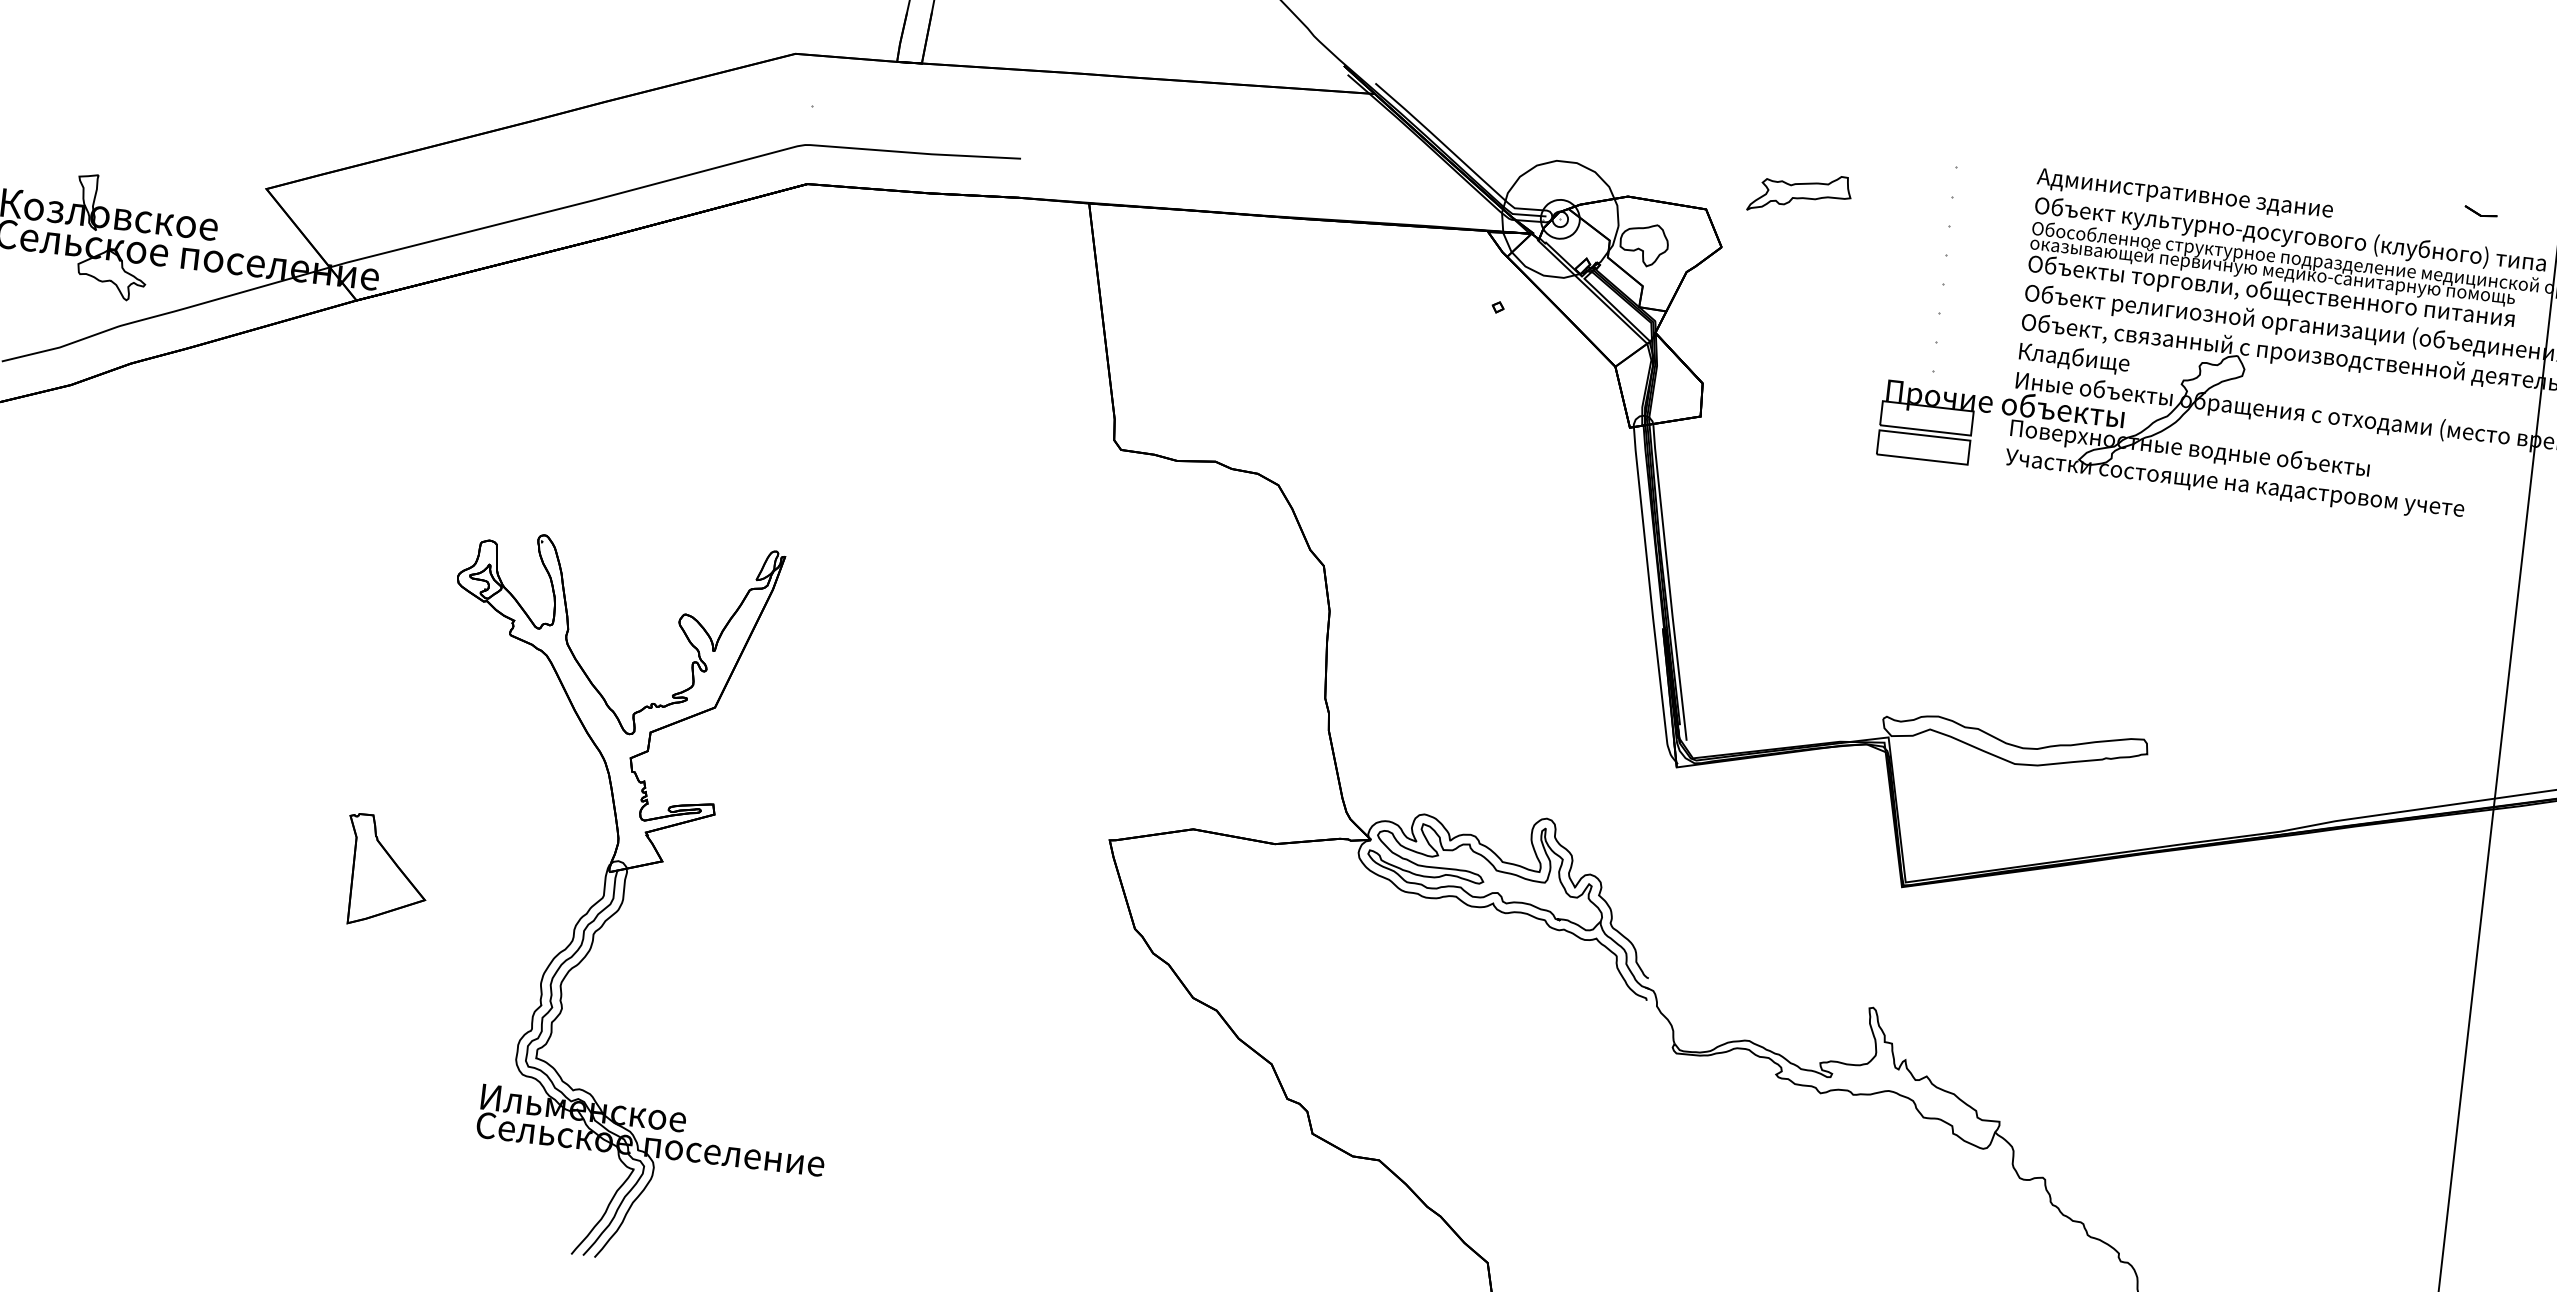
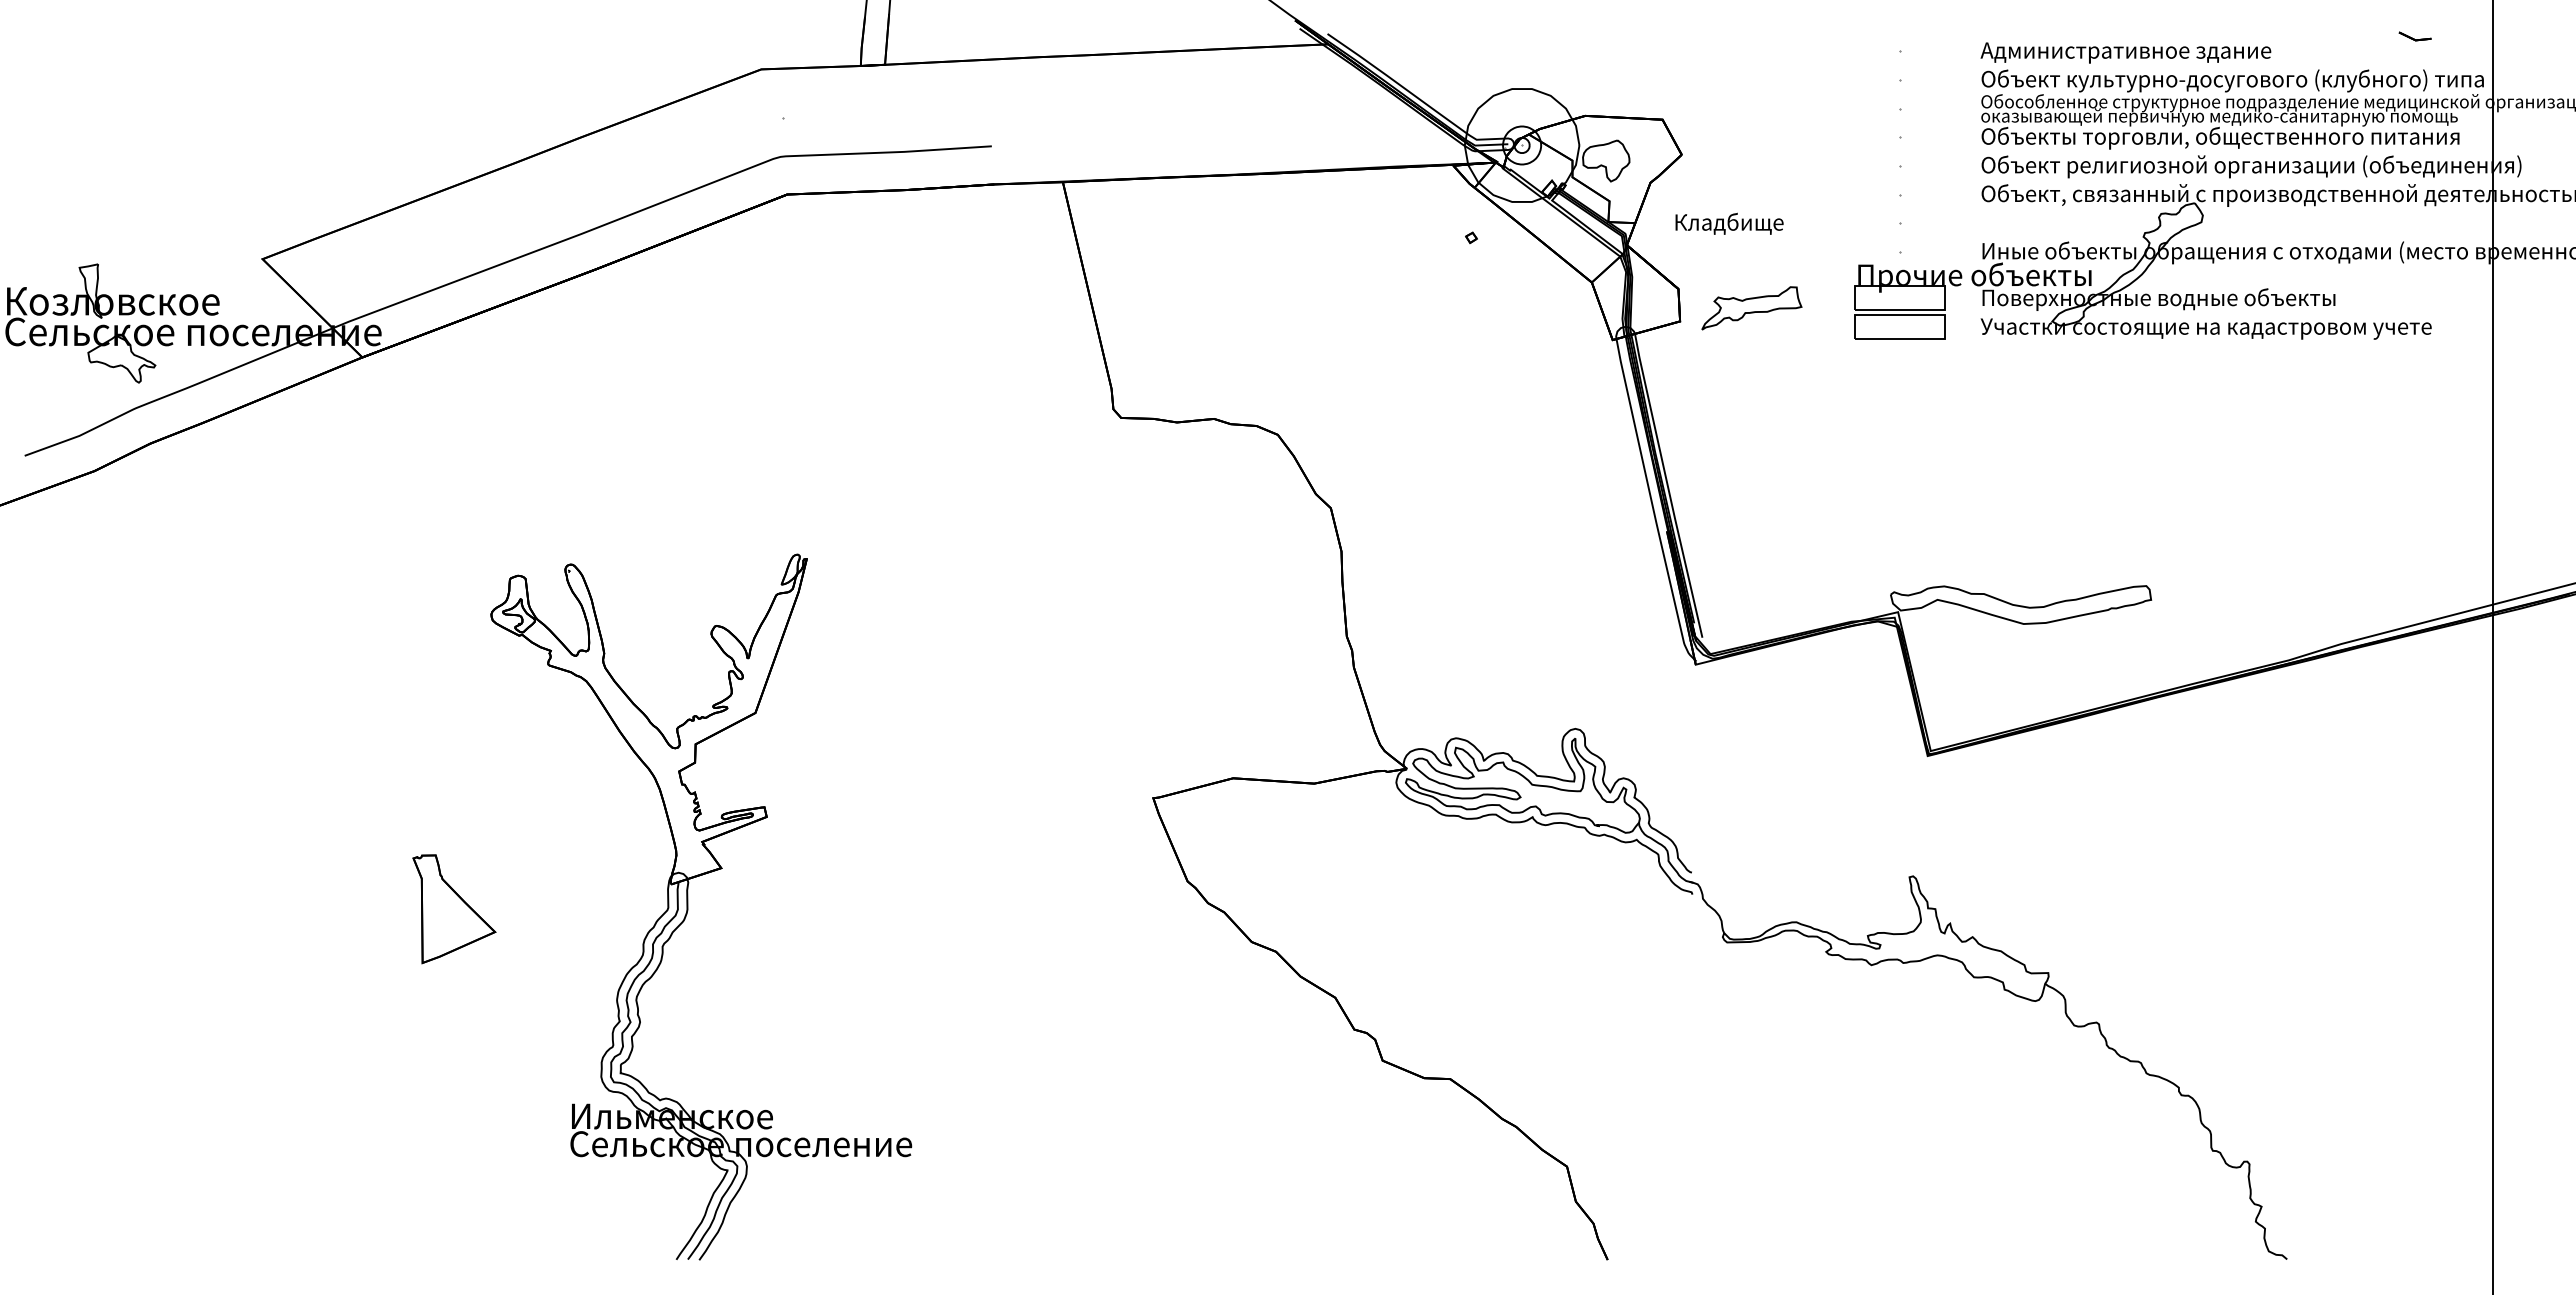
part: (1799, 194) -> (1751, 308), moved
text: (2074, 358) -> (1729, 223), moved

